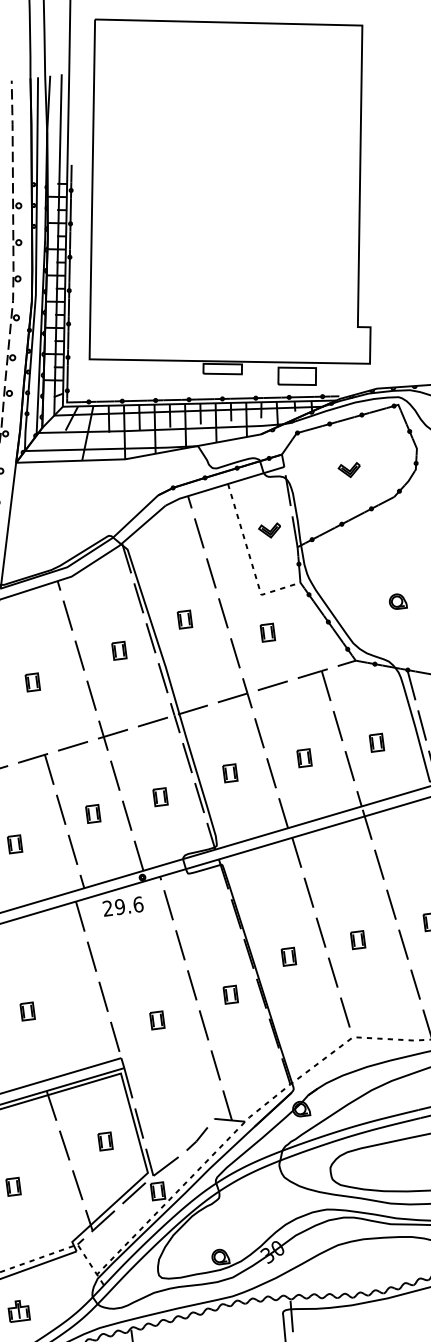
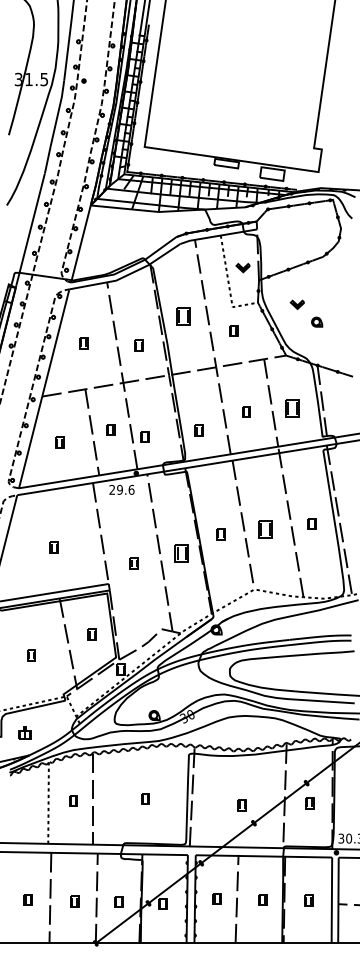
part: (348, 470) -> (296, 304), moved
part: (183, 619) -> (182, 316), size x1.6
part: (118, 650) -> (138, 345), moved
part: (376, 743) -> (292, 408), size x1.6
part: (229, 773) -> (198, 430), moved
part: (159, 796) -> (144, 436), moved
part: (356, 940) -> (264, 529), size x1.6
part: (230, 995) -> (181, 553), size x1.6

